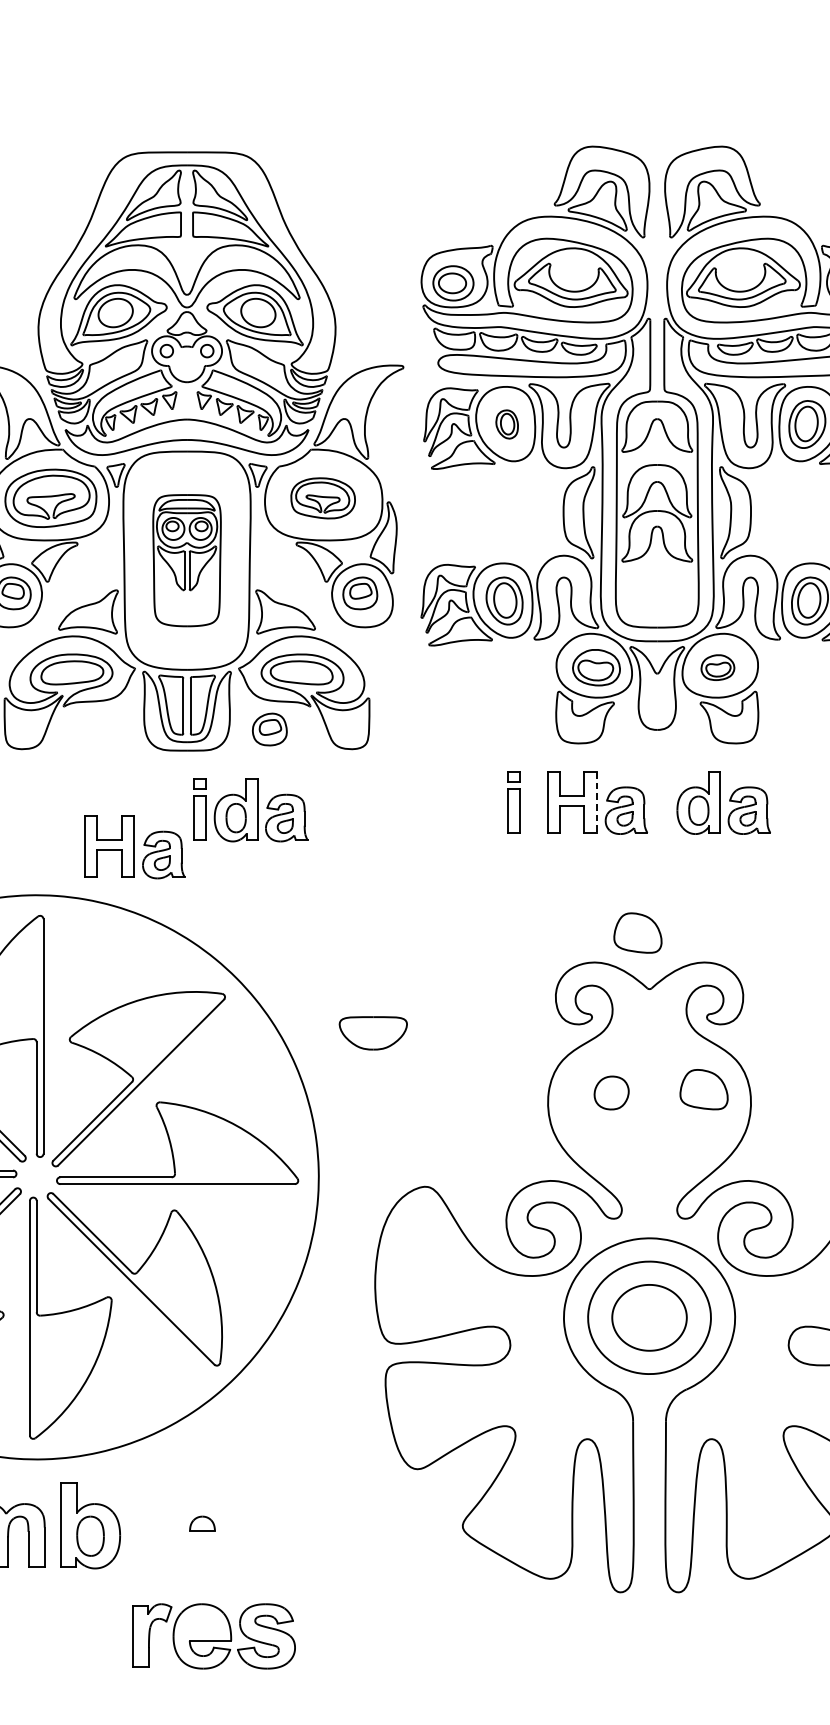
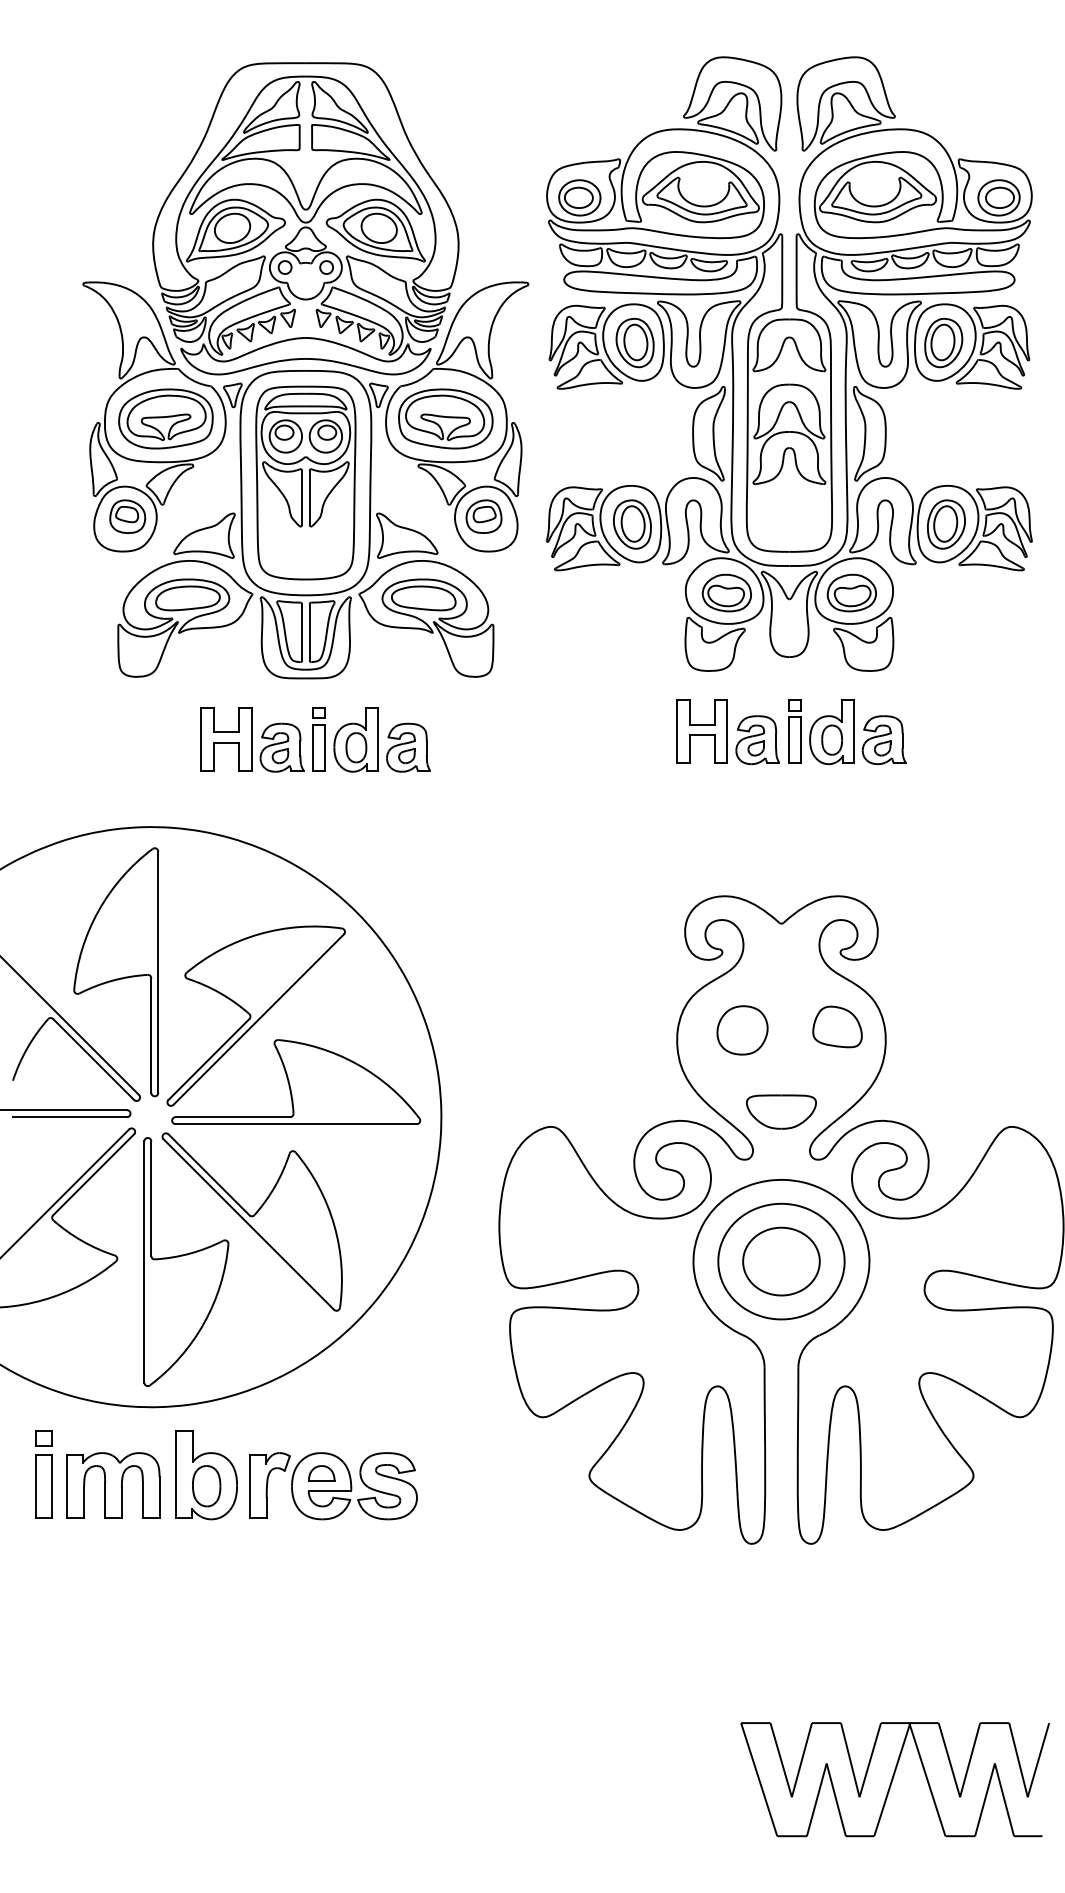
part: (506, 423) -> (634, 342), size x1.67
part: (322, 497) -> (445, 418), size x1.43
part: (186, 560) -> (305, 482), size x1.43
part: (717, 667) -> (851, 592), size x1.43
part: (269, 729) -> (390, 656), removed
part: (513, 802) -> (794, 731), moved
line: (597, 803) -> (727, 732), dashed -> solid
part: (135, 847) -> (252, 739), moved
part: (637, 932) -> (769, 865), removed
part: (373, 1032) -> (781, 1111), moved
part: (611, 1093) -> (742, 1030), size x1.43
part: (213, 1636) -> (333, 1486), moved

